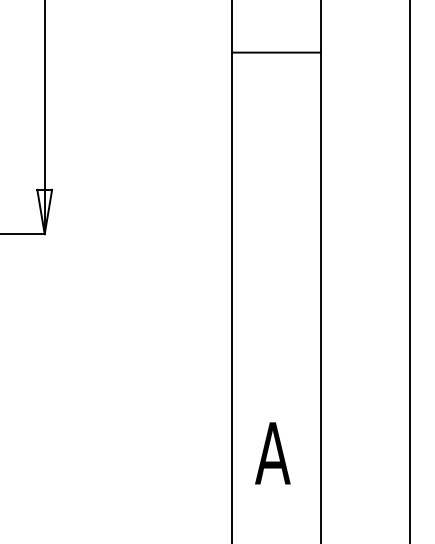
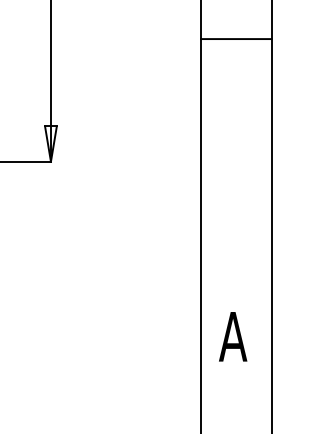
line: (276, 52) -> (236, 39), moved

